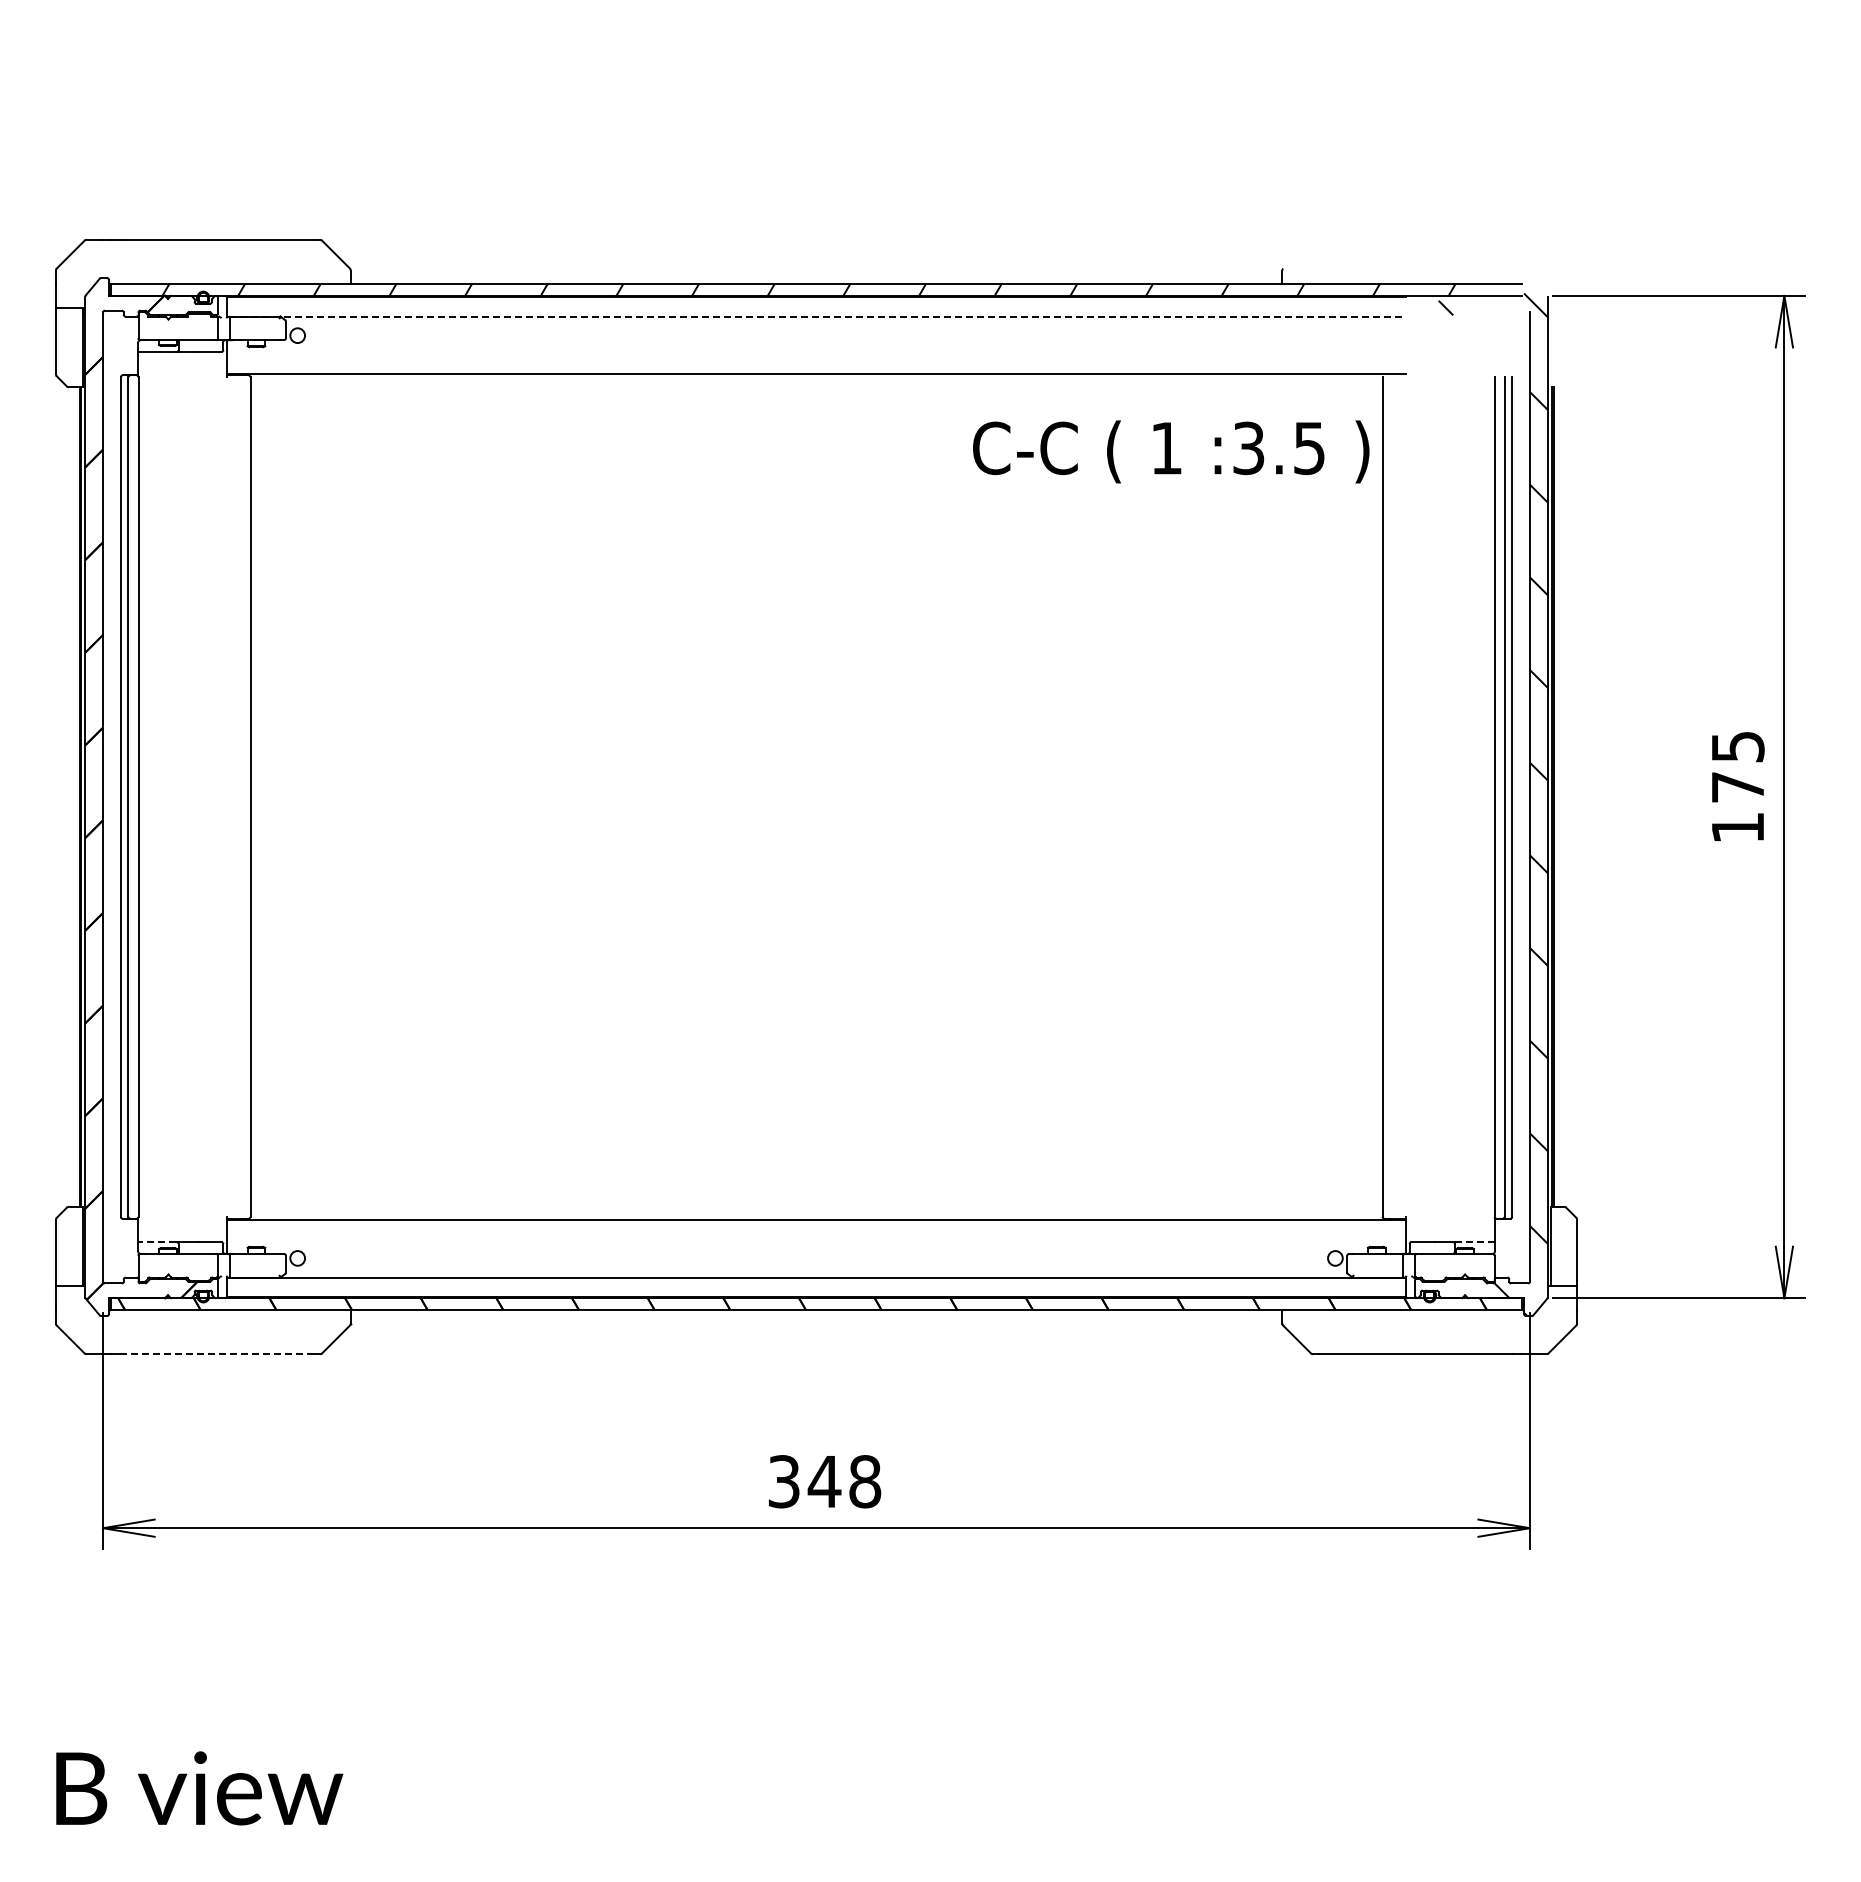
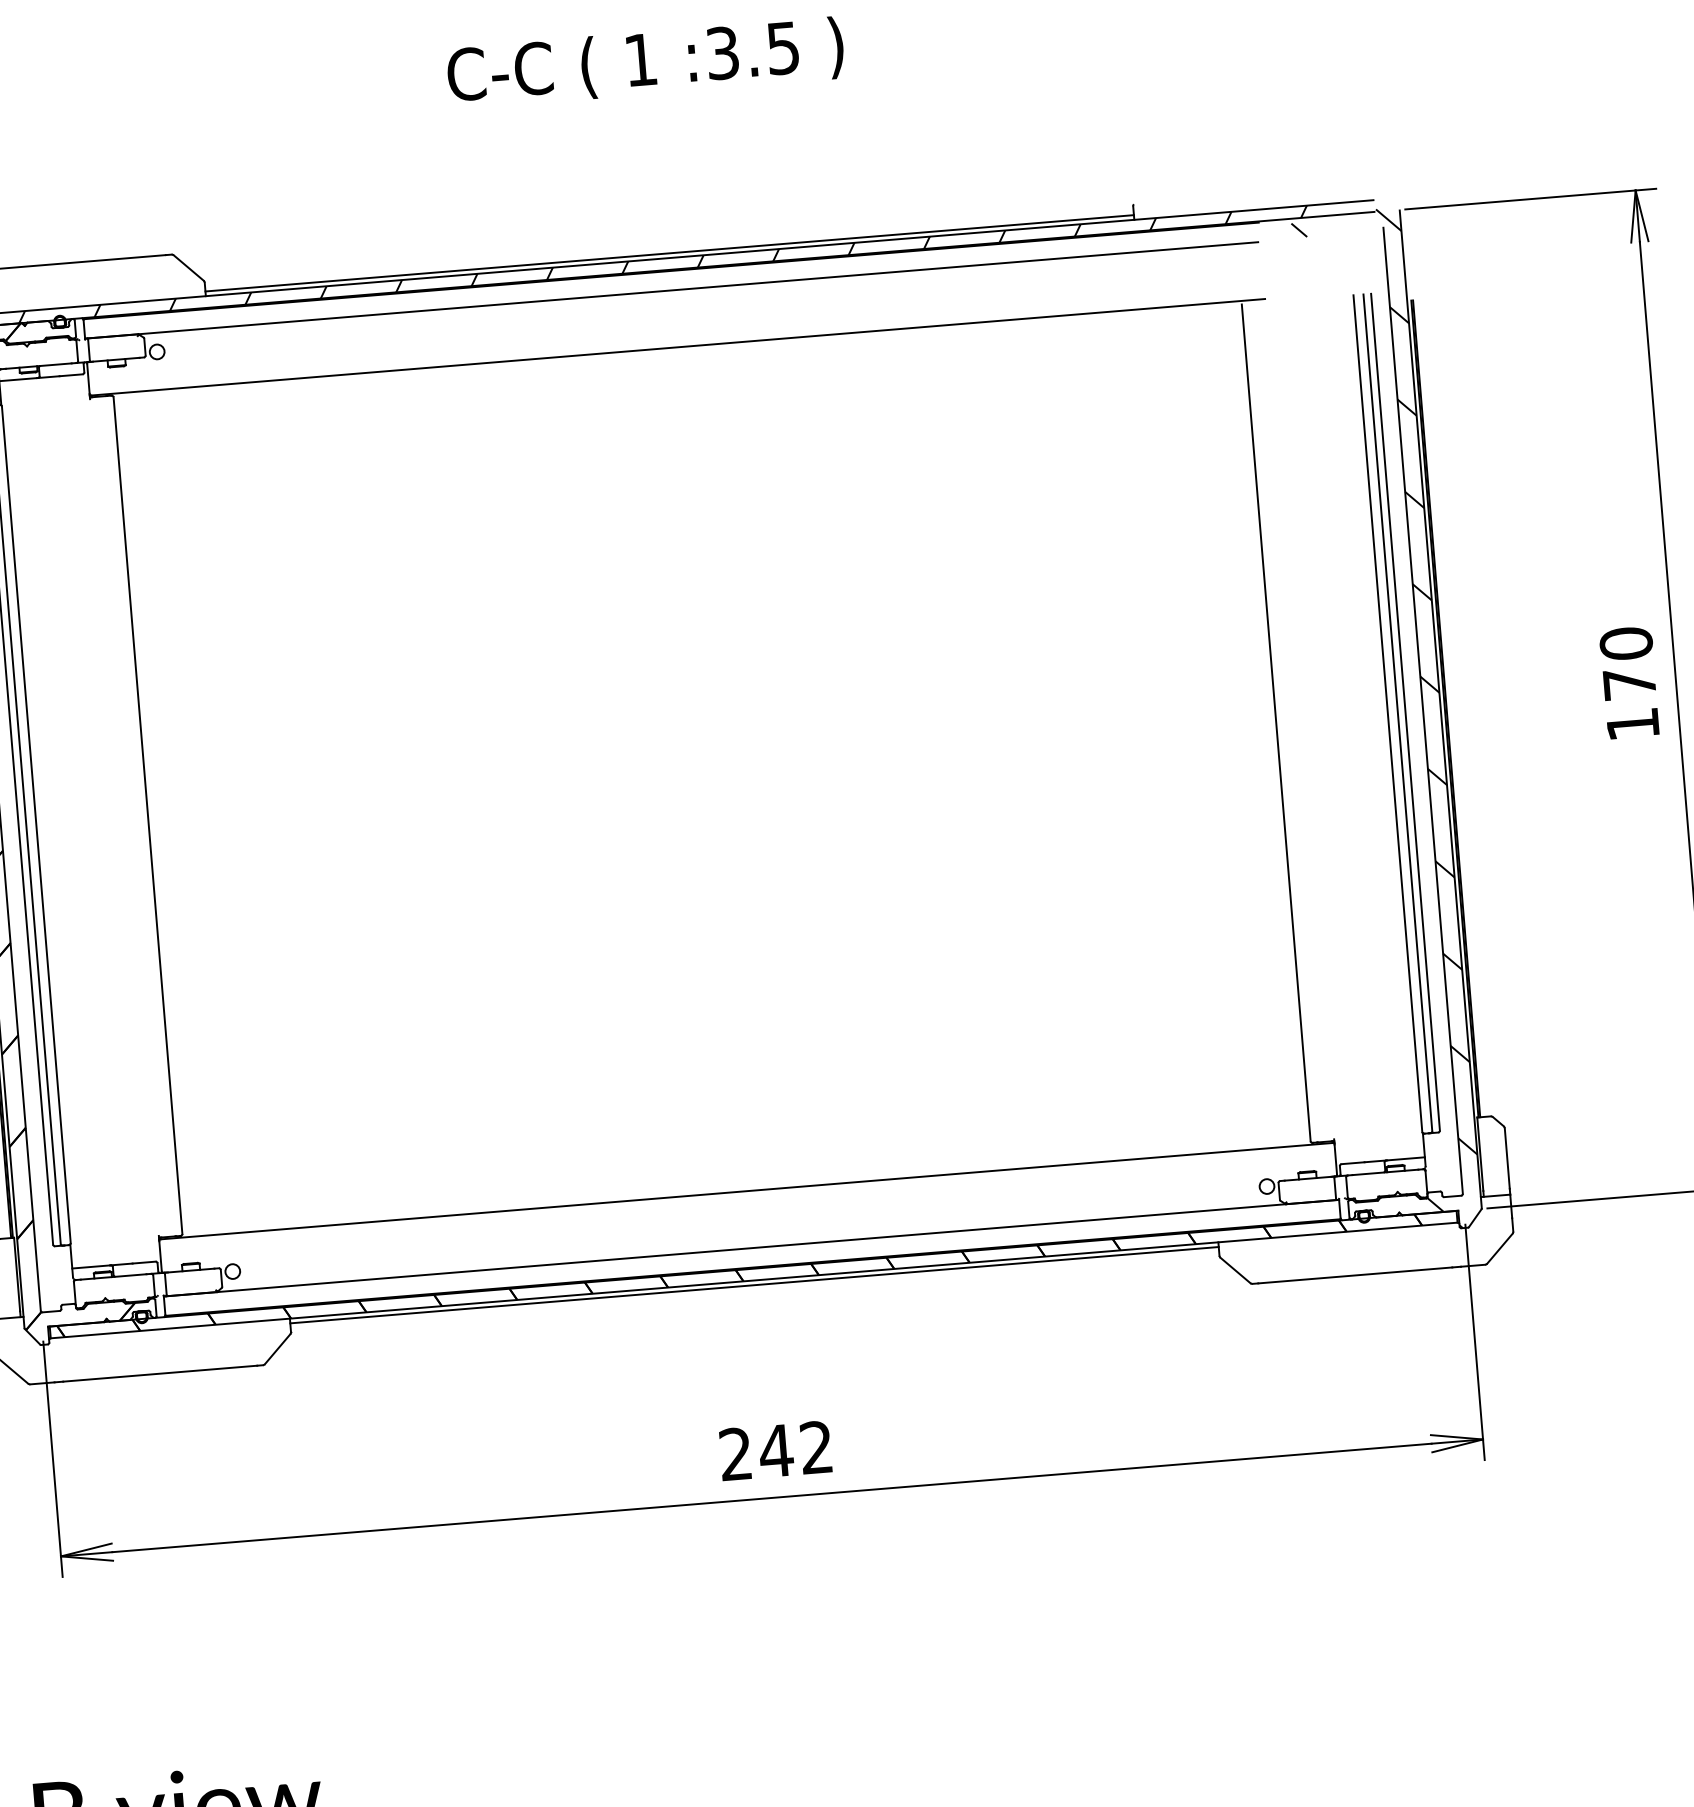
line: (816, 279) -> (669, 253), added
line: (817, 316) -> (673, 290), dashed -> solid
text: (1171, 451) -> (645, 62), moved
text: (1737, 746) -> (1625, 643), 175 -> 170
line: (156, 1242) -> (90, 1267), dashed -> solid
line: (1476, 1242) -> (1406, 1159), dashed -> solid
line: (816, 1314) -> (754, 1284), added
line: (217, 1354) -> (160, 1373), dashed -> solid
text: (824, 1481) -> (776, 1450), 348 -> 242

